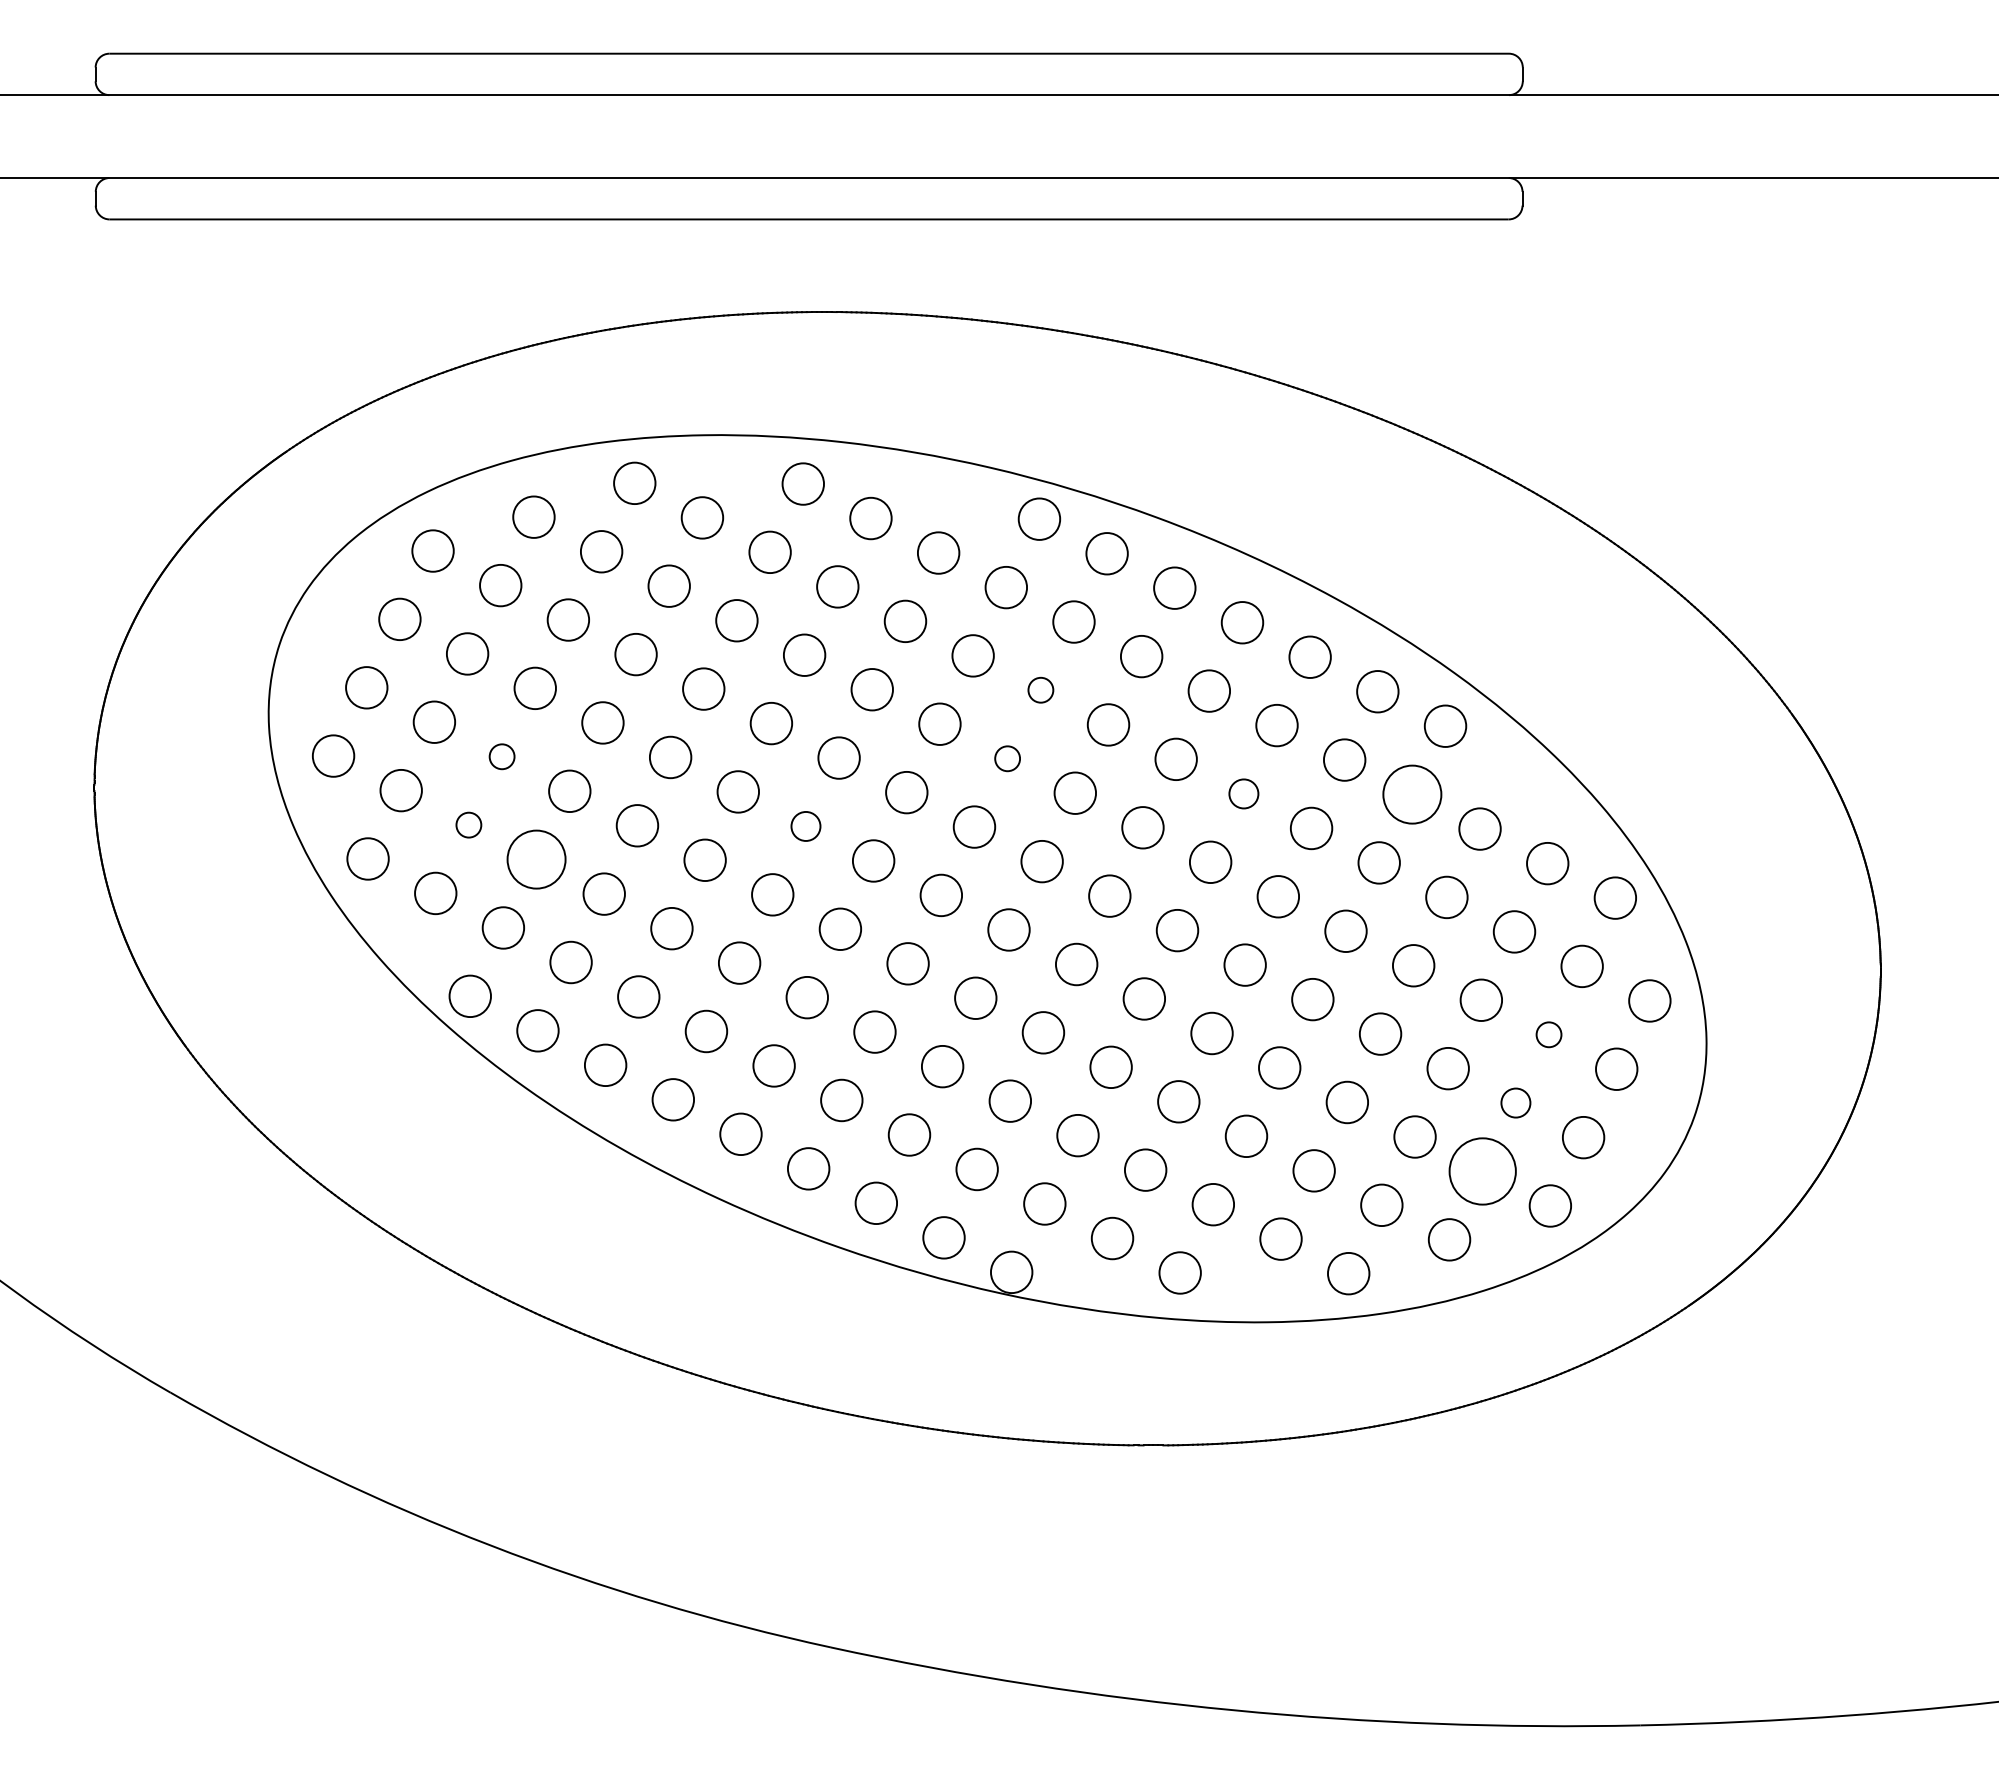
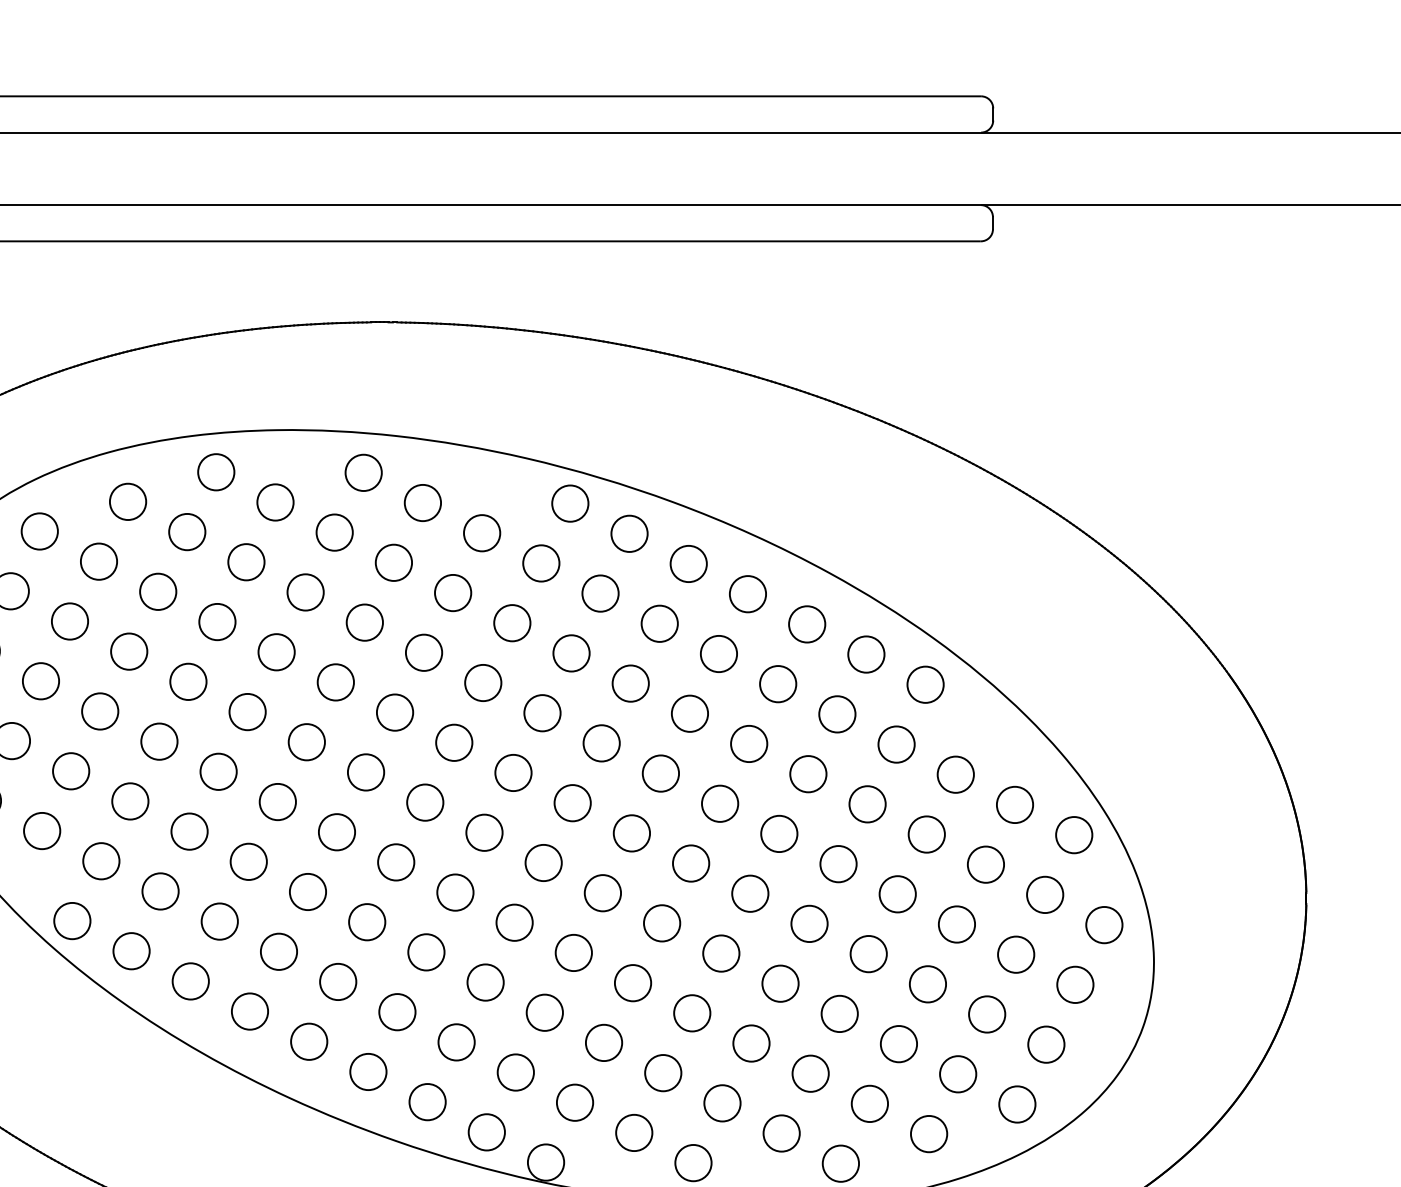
circle: (1040, 689) -> (571, 652), size x1.67
circle: (501, 756) -> (99, 711), size x1.67
circle: (1007, 758) -> (542, 712), size x1.67
circle: (1243, 793) -> (748, 743), size x1.43
circle: (1412, 794) -> (896, 744), size x0.71
circle: (468, 824) -> (70, 770), size x1.67
circle: (805, 826) -> (365, 772), size x1.43
circle: (536, 859) -> (130, 801), size x0.71
circle: (1548, 1034) -> (1015, 954), size x1.67
circle: (1515, 1102) -> (986, 1013), size x1.43
circle: (1482, 1171) -> (957, 1074), size x0.62

